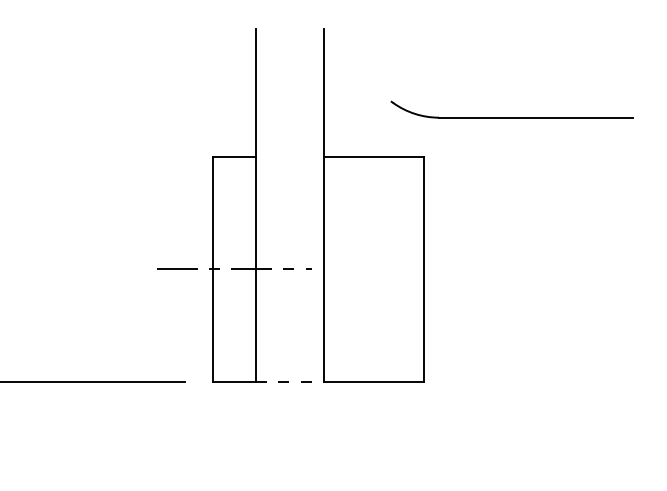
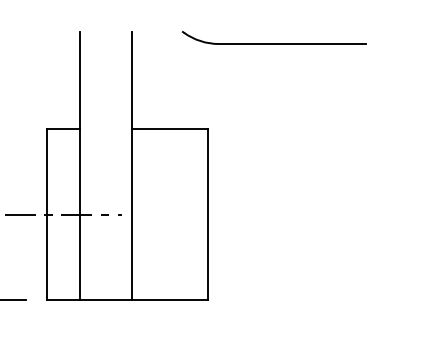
part: (511, 117) -> (273, 43), moved
line: (290, 381) -> (106, 299), dashed -> solid

